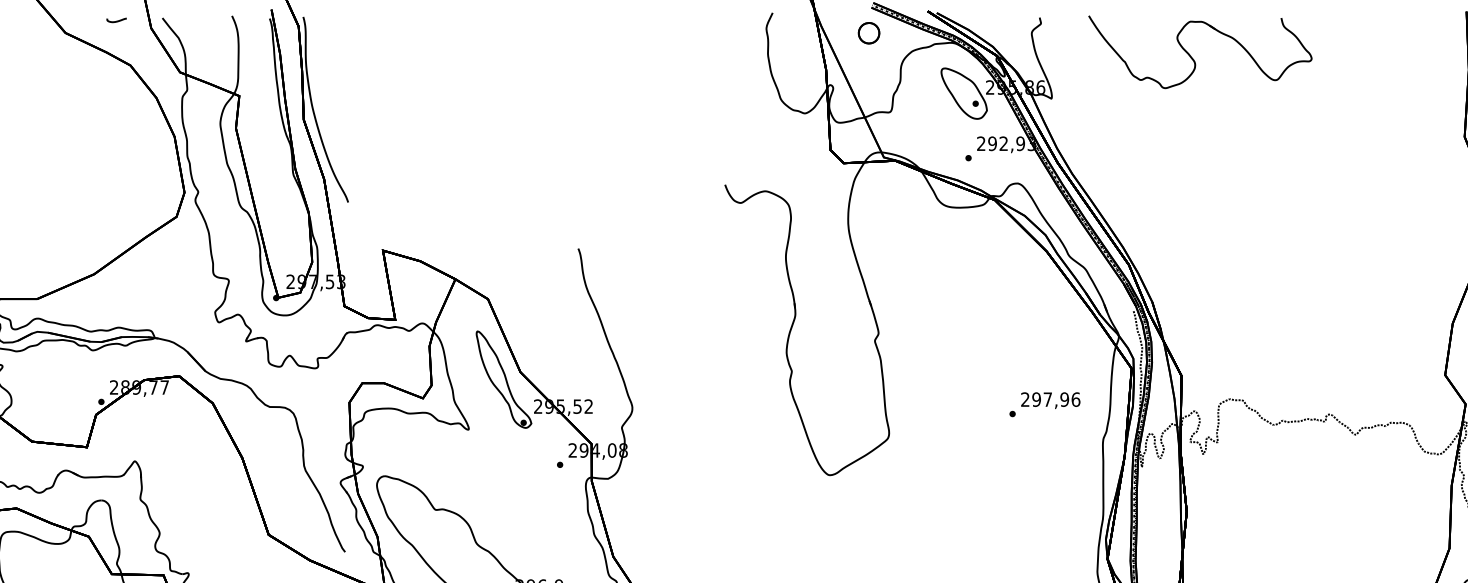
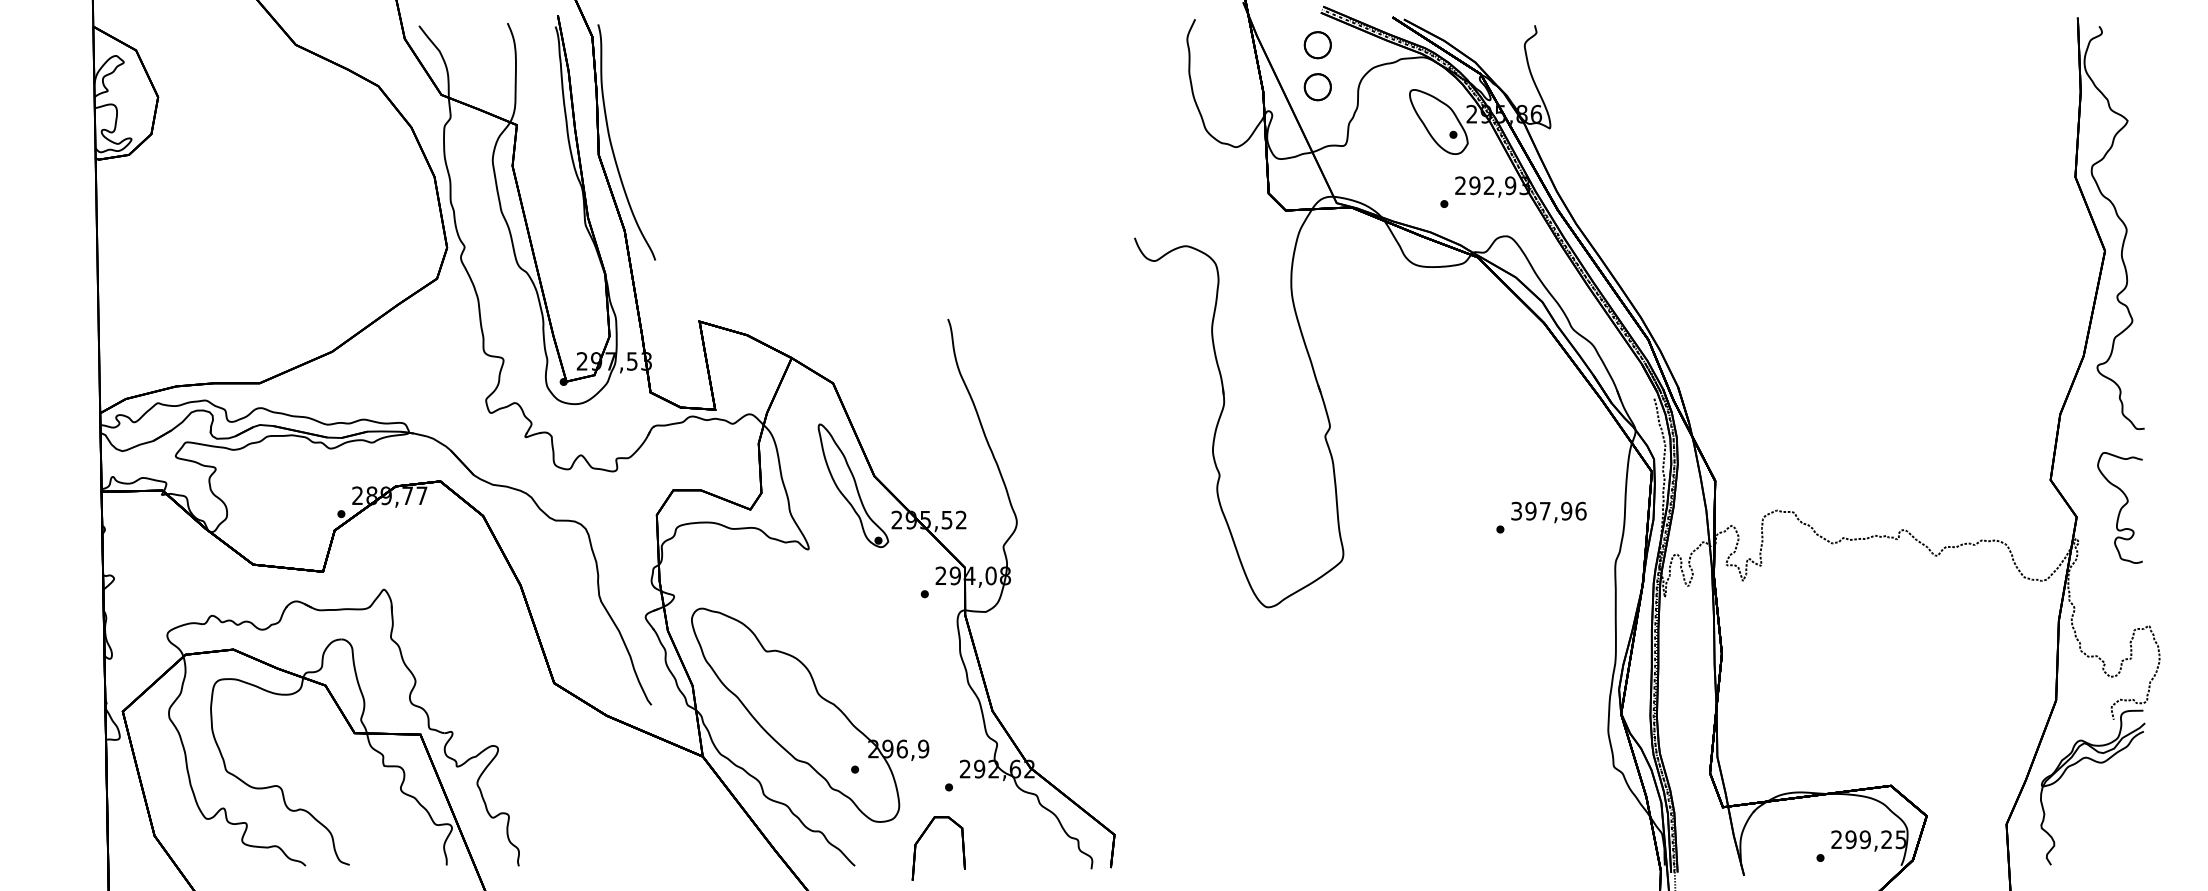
curve: (116, 20) -> (360, 29), removed
part: (1192, 57) -> (1729, 76), removed
part: (868, 66) -> (1317, 87), added
text: (1025, 399) -> (1516, 511), 297,96 -> 397,96

